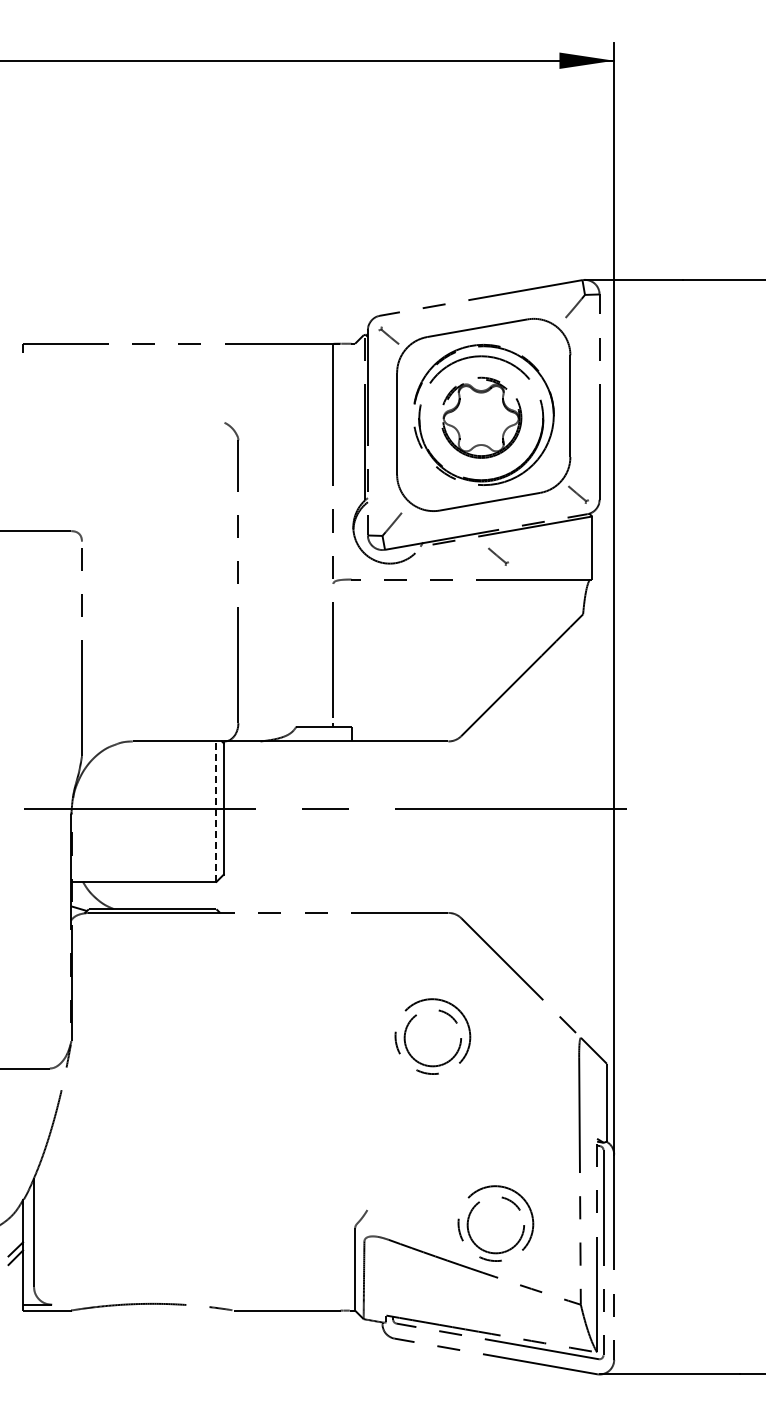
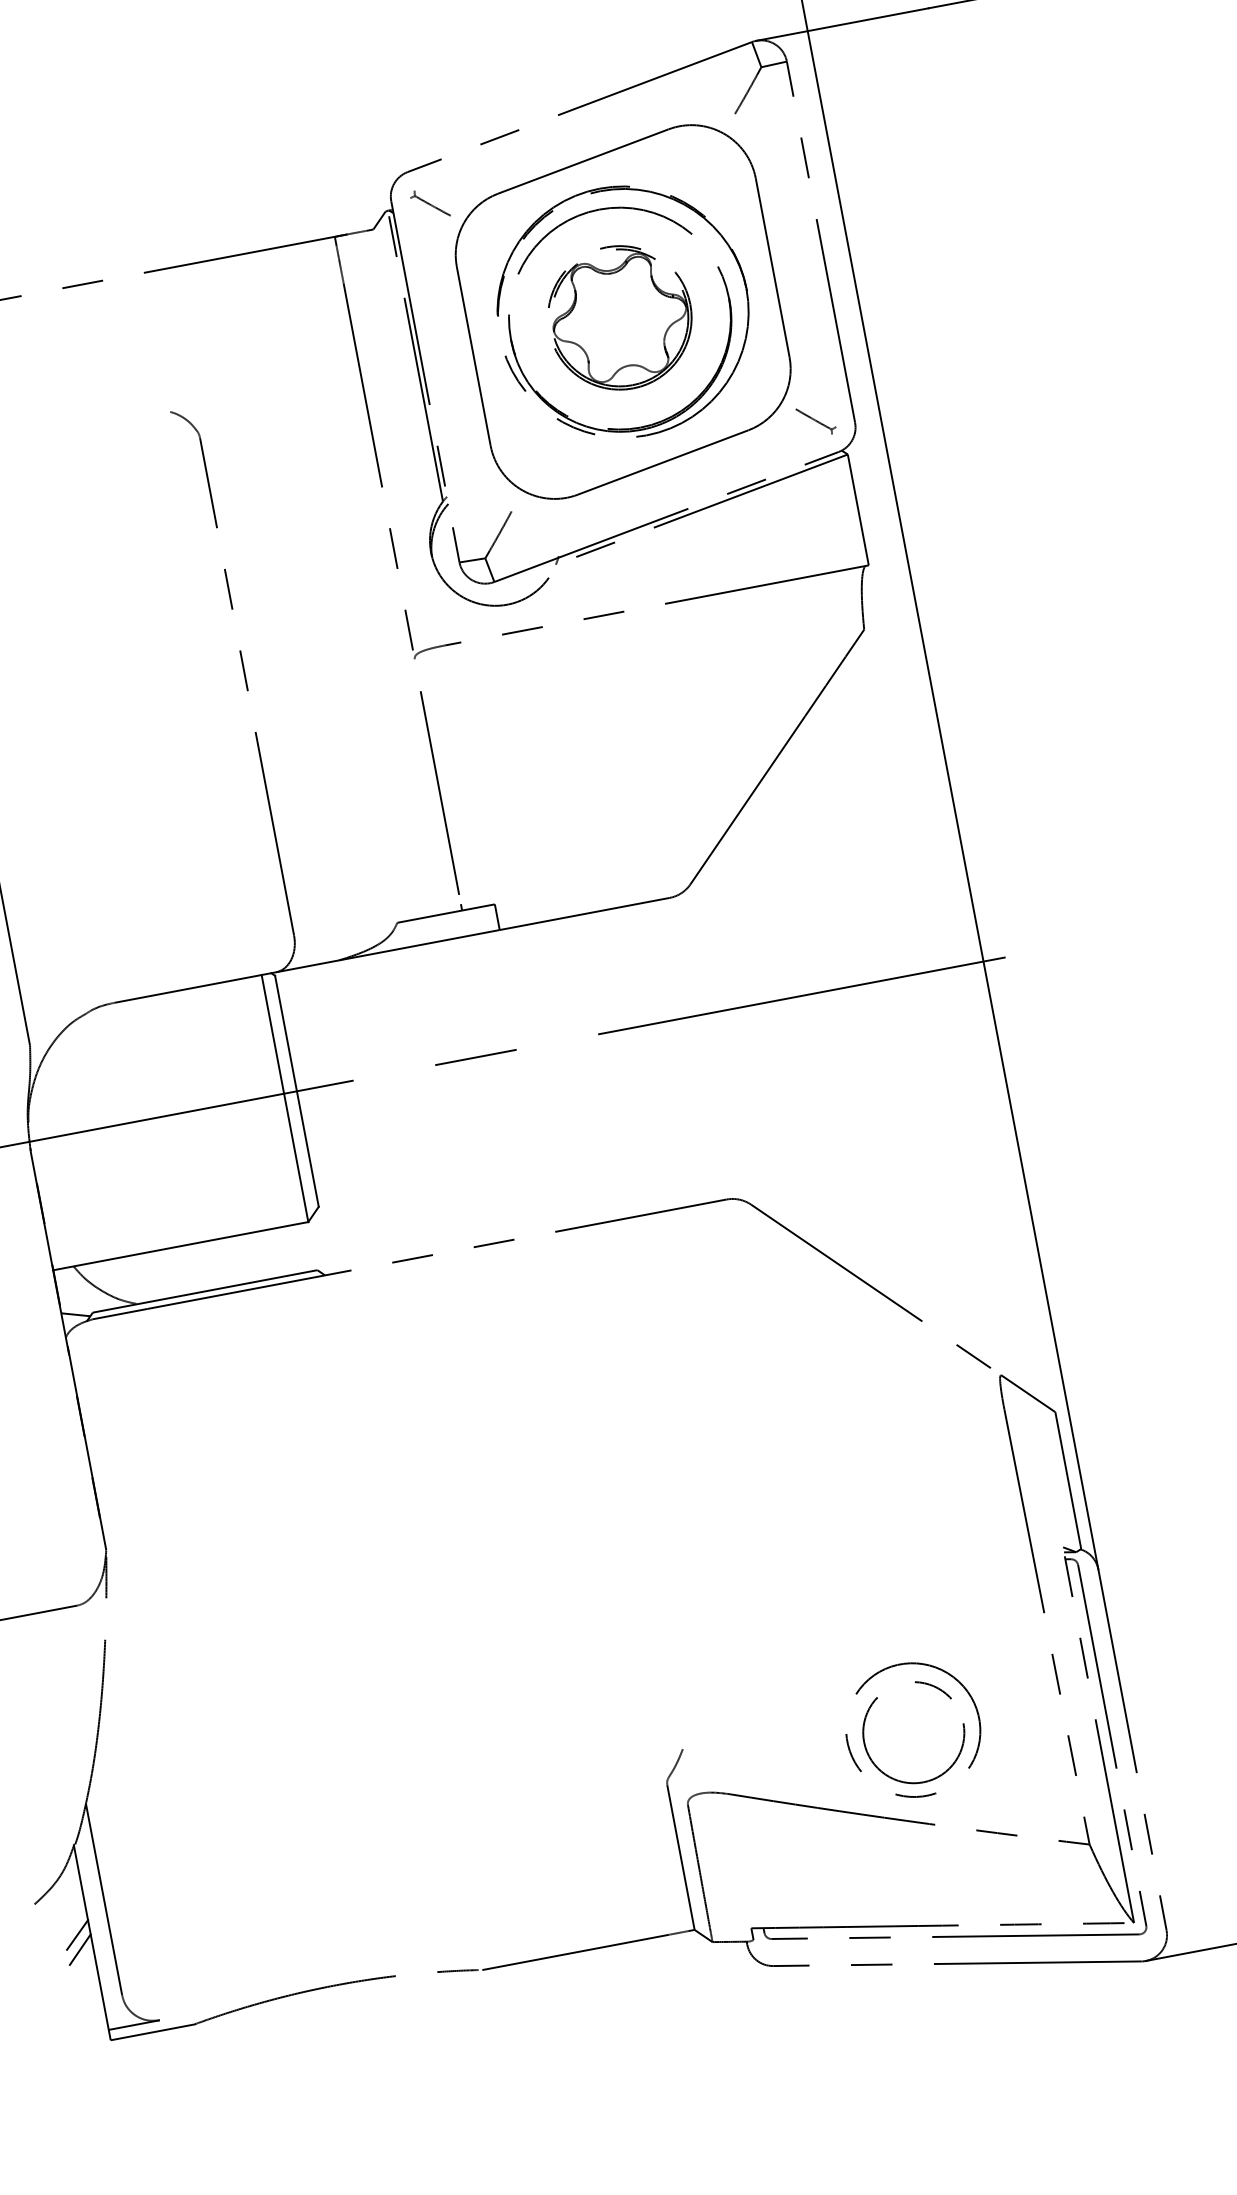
part: (498, 556) -> (696, 556), removed
line: (216, 811) -> (284, 1098), dashed -> solid
part: (415, 1017) -> (703, 1394), removed

